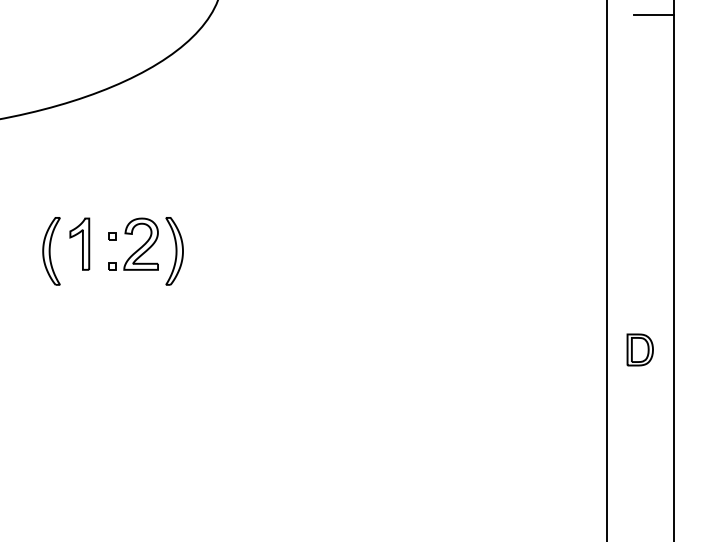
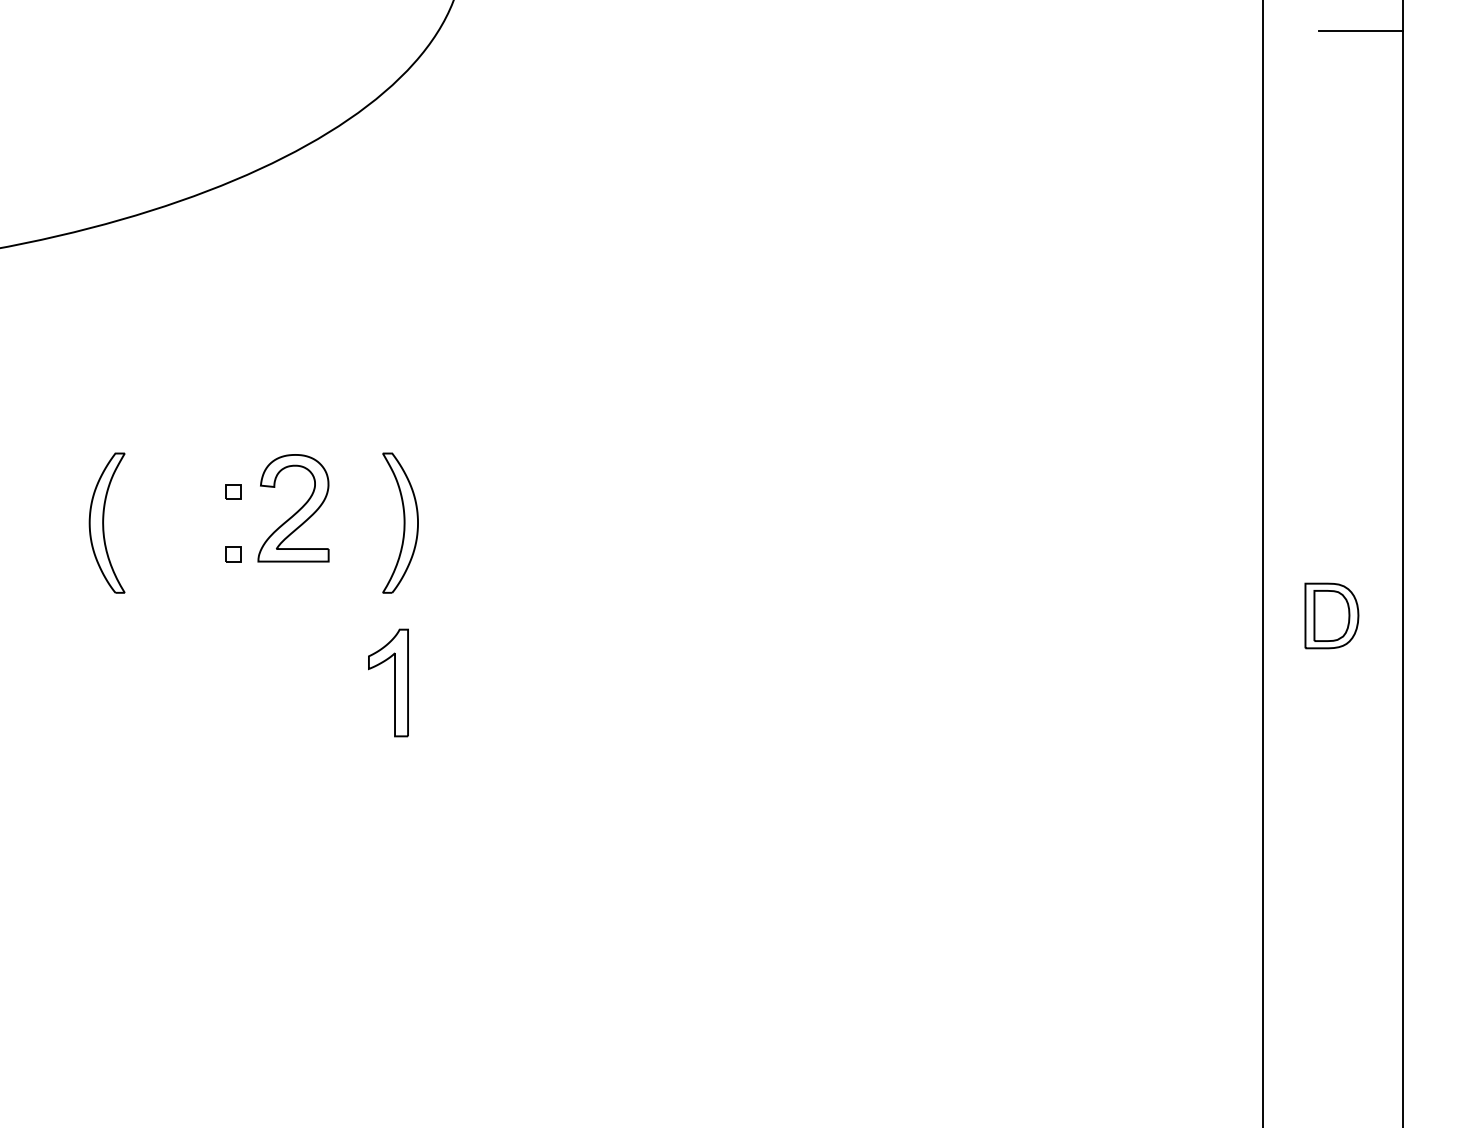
part: (79, 243) -> (387, 681), moved
part: (174, 251) -> (400, 523), moved
part: (639, 349) -> (1330, 614), moved

